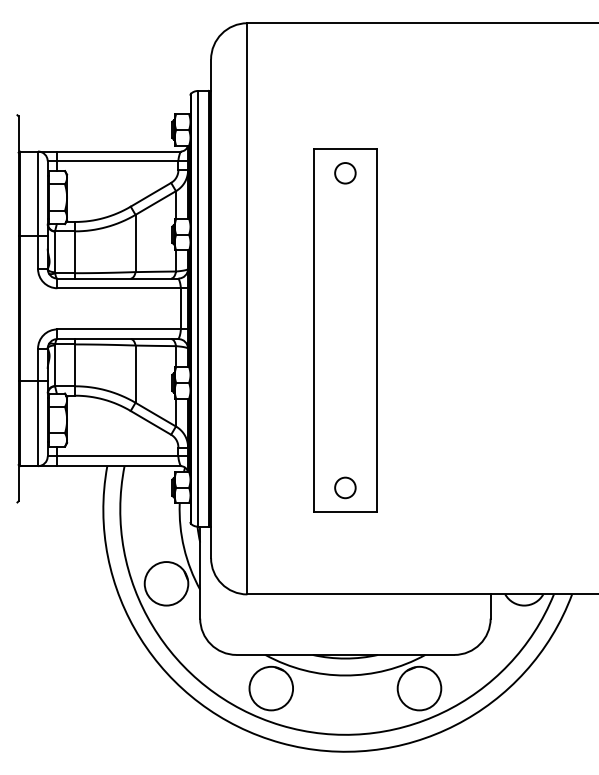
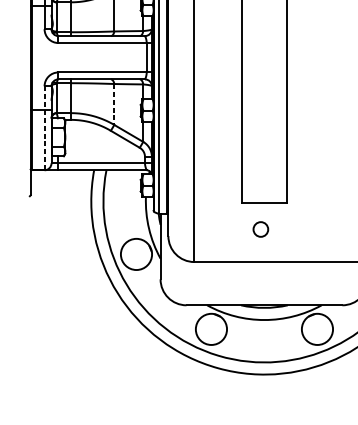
line: (135, 374) -> (114, 104), solid -> dashed
line: (38, 407) -> (44, 128), solid -> dashed
circle: (345, 487) -> (260, 229), moved

